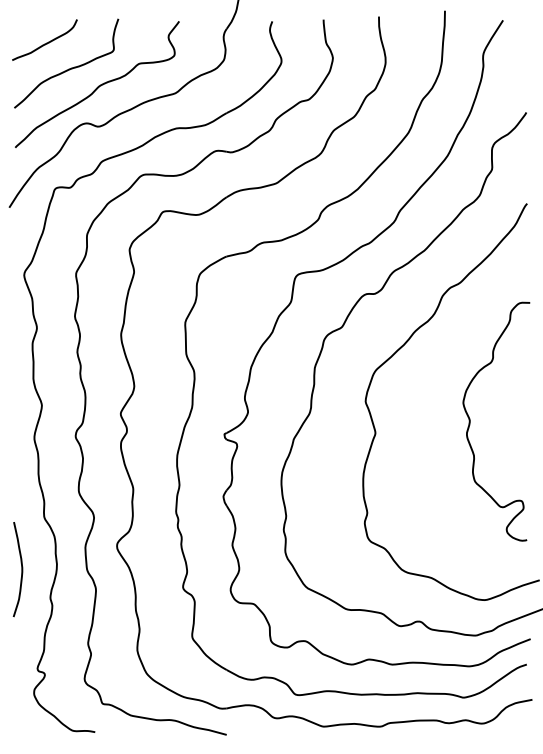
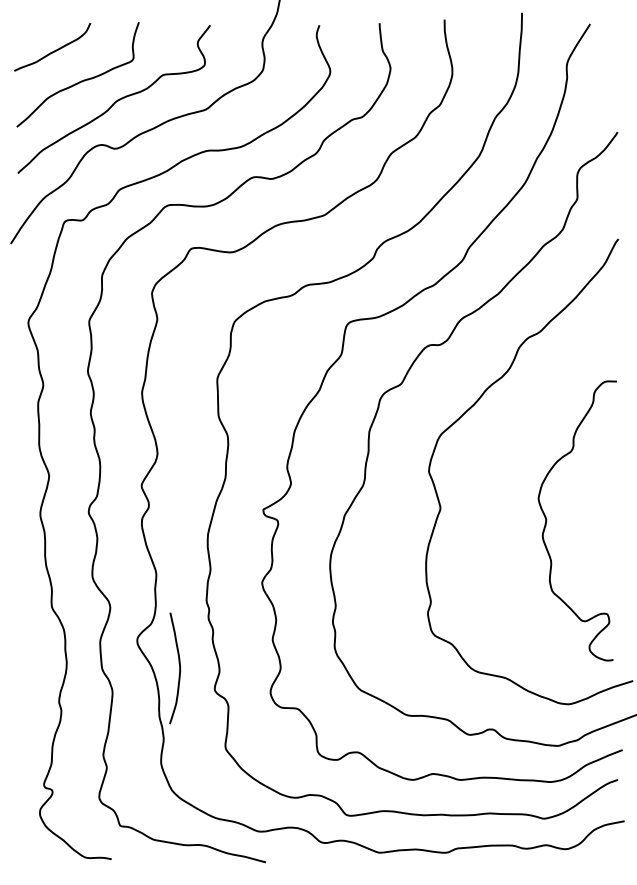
curve: (470, 421) -> (547, 520), moved
curve: (21, 569) -> (179, 668), moved

